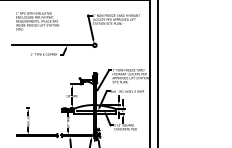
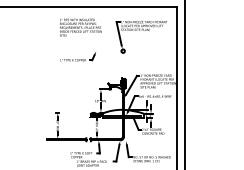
text: (37, 21) -> (80, 27), moved
line: (52, 45) -> (81, 51), removed
hatch: (96, 134) -> (124, 138), removed

